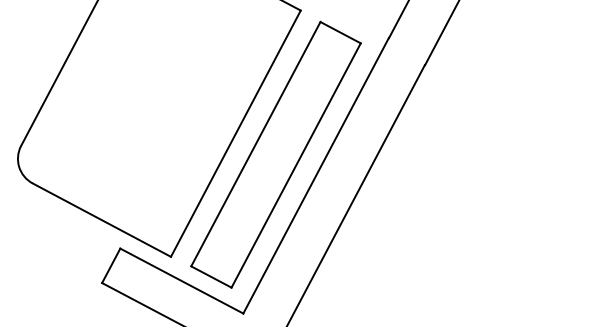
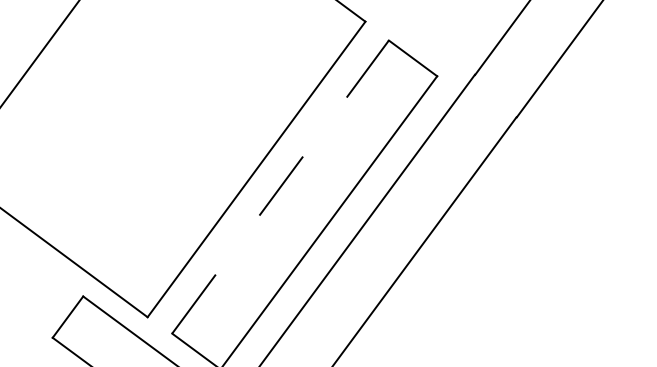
line: (256, 143) -> (281, 186), solid -> dashed

